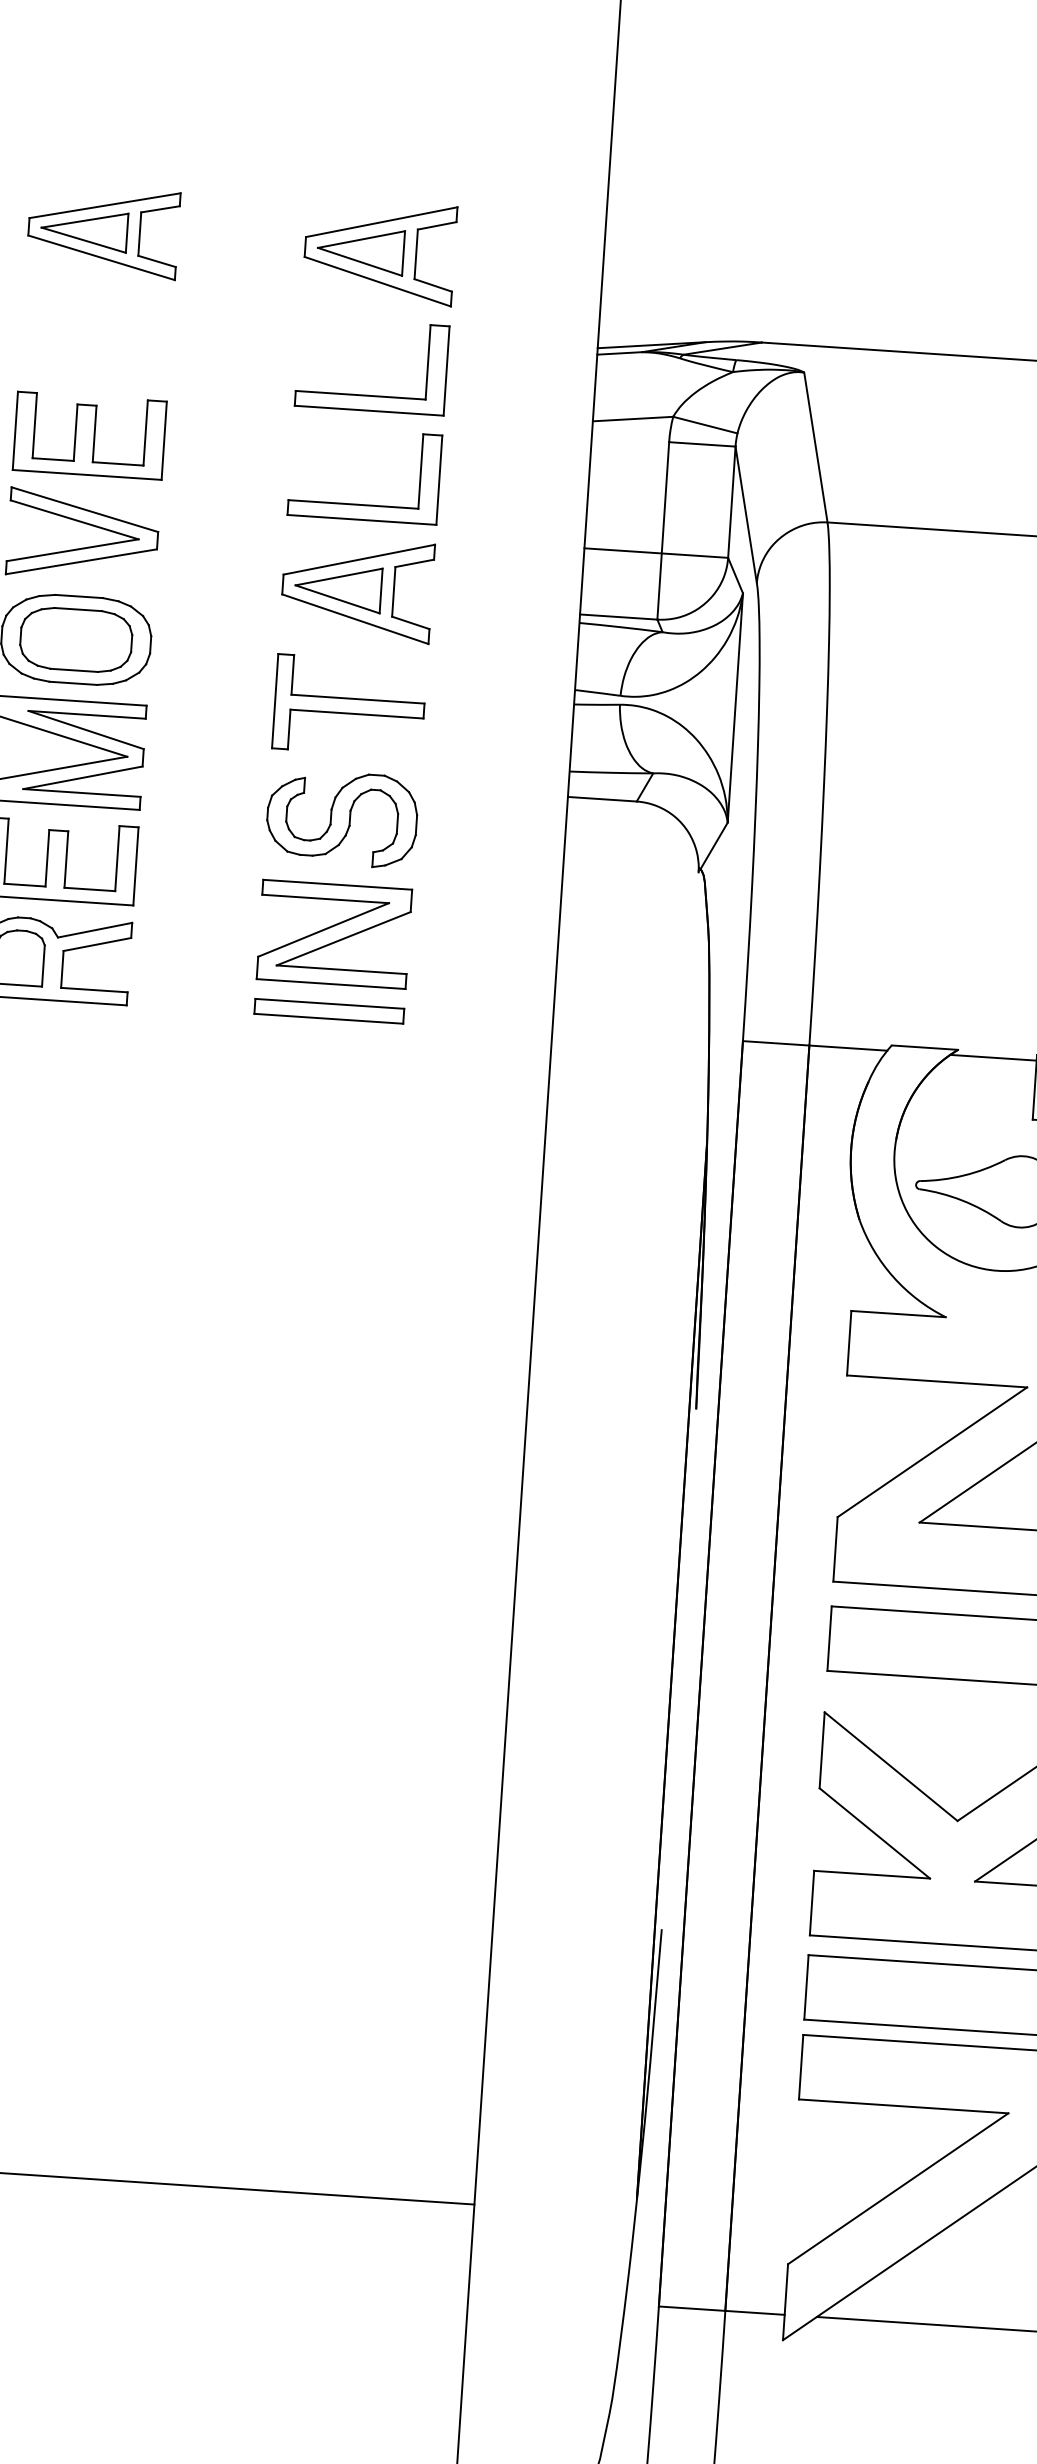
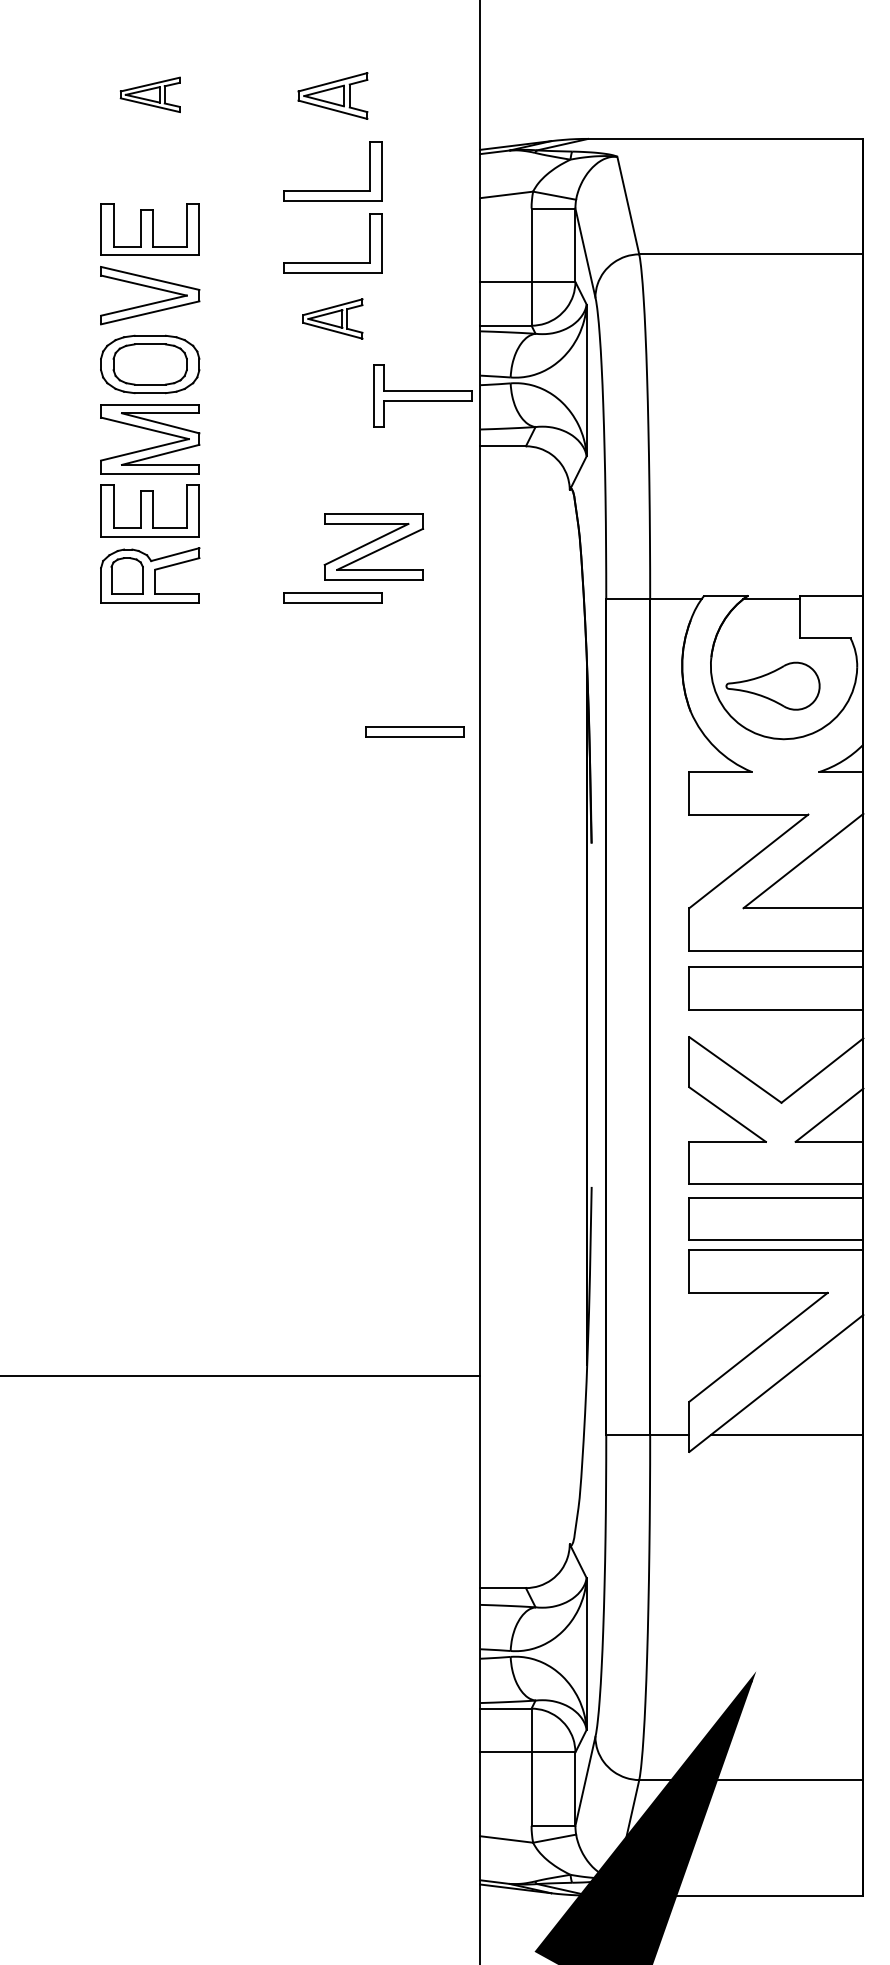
part: (103, 231) -> (150, 94), size x0.6
part: (379, 251) -> (332, 95), size x0.7
part: (356, 588) -> (332, 318), size x0.6
part: (349, 705) -> (422, 395), moved
part: (341, 818) -> (332, 470), removed
part: (333, 933) -> (373, 546), moved
part: (439, 1222) -> (414, 731), added

